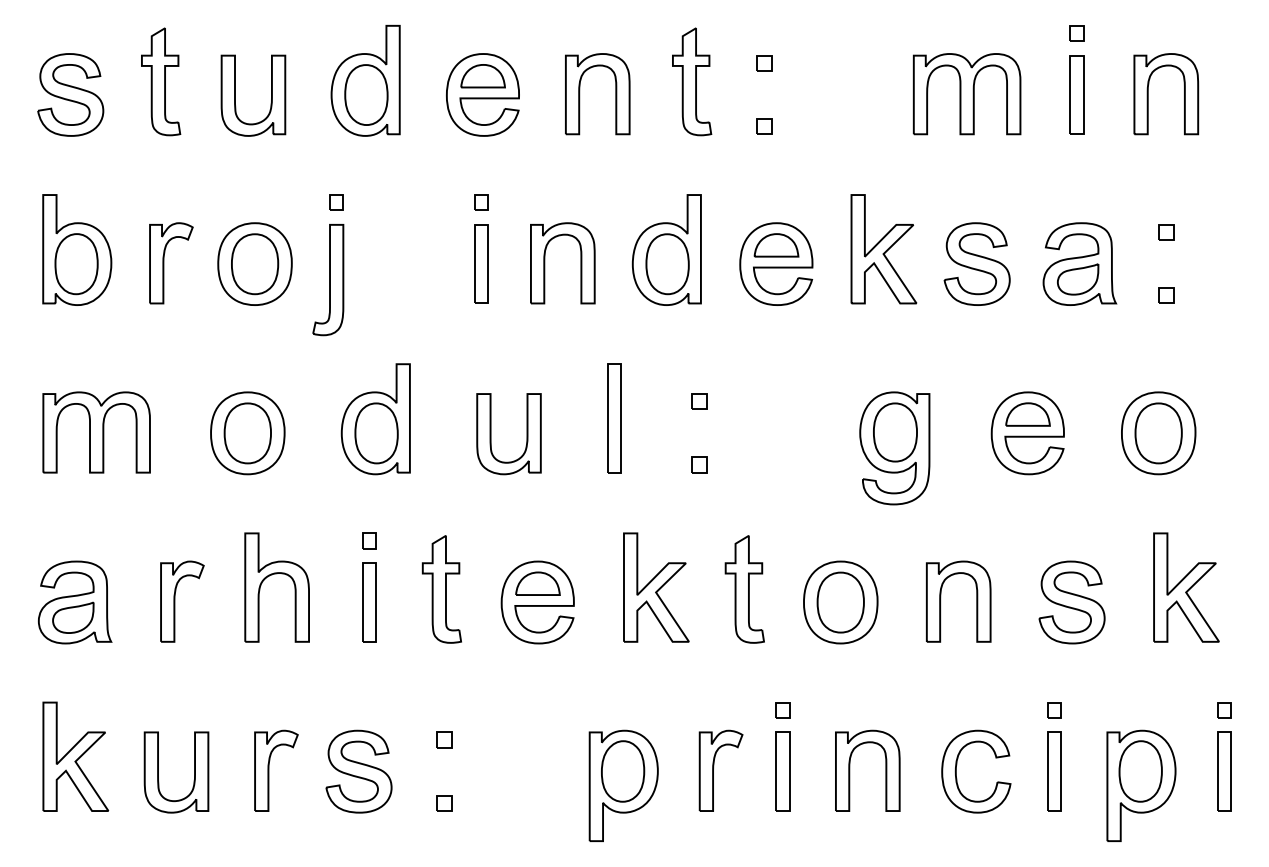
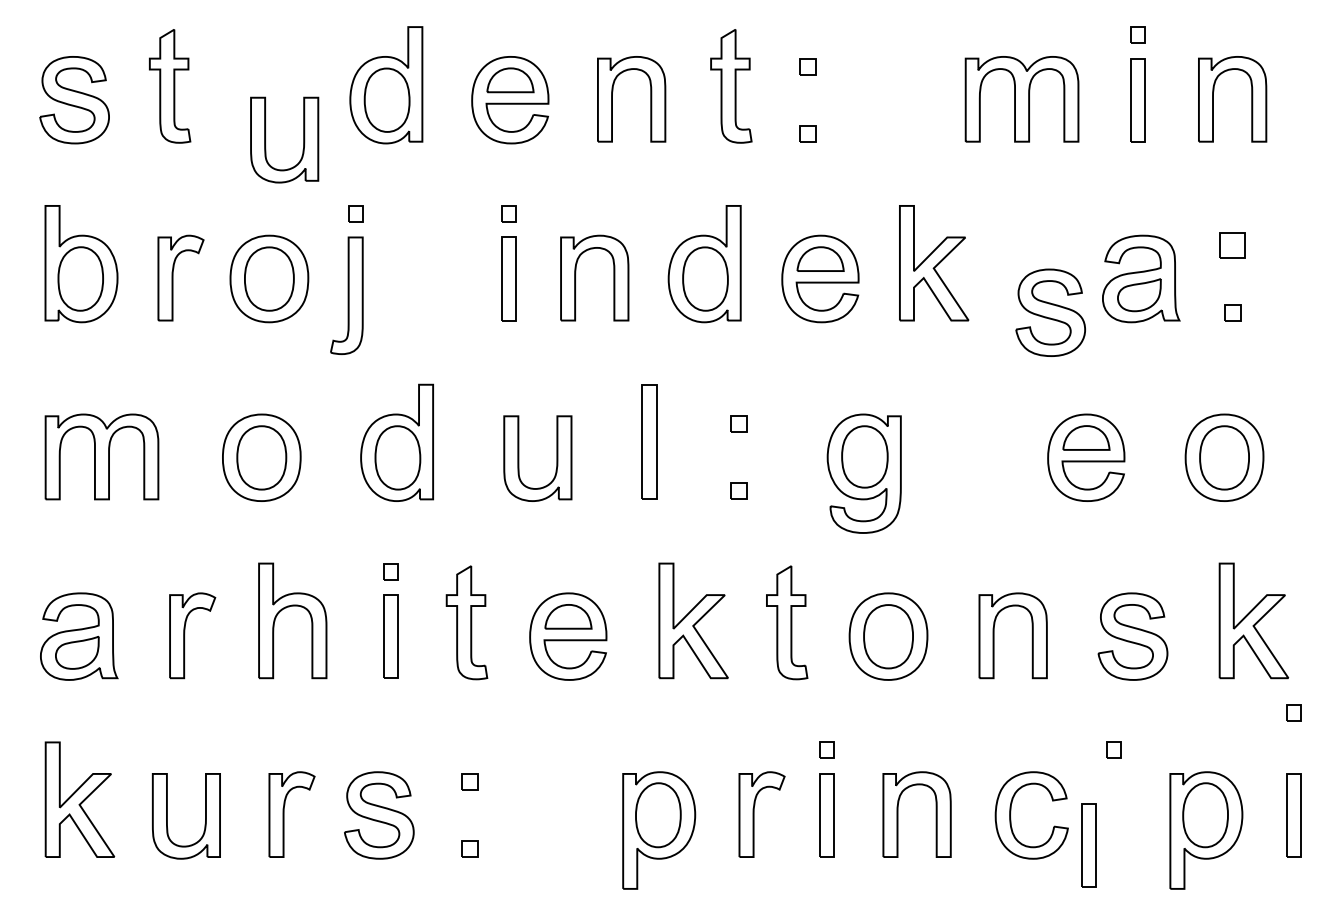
part: (235, 95) -> (265, 139), moved
part: (1166, 232) -> (1232, 245), size x1.6
part: (976, 263) -> (1049, 312), moved
part: (894, 448) -> (863, 473), moved
part: (1224, 710) -> (1294, 713), moved
part: (1054, 771) -> (1089, 844), moved

